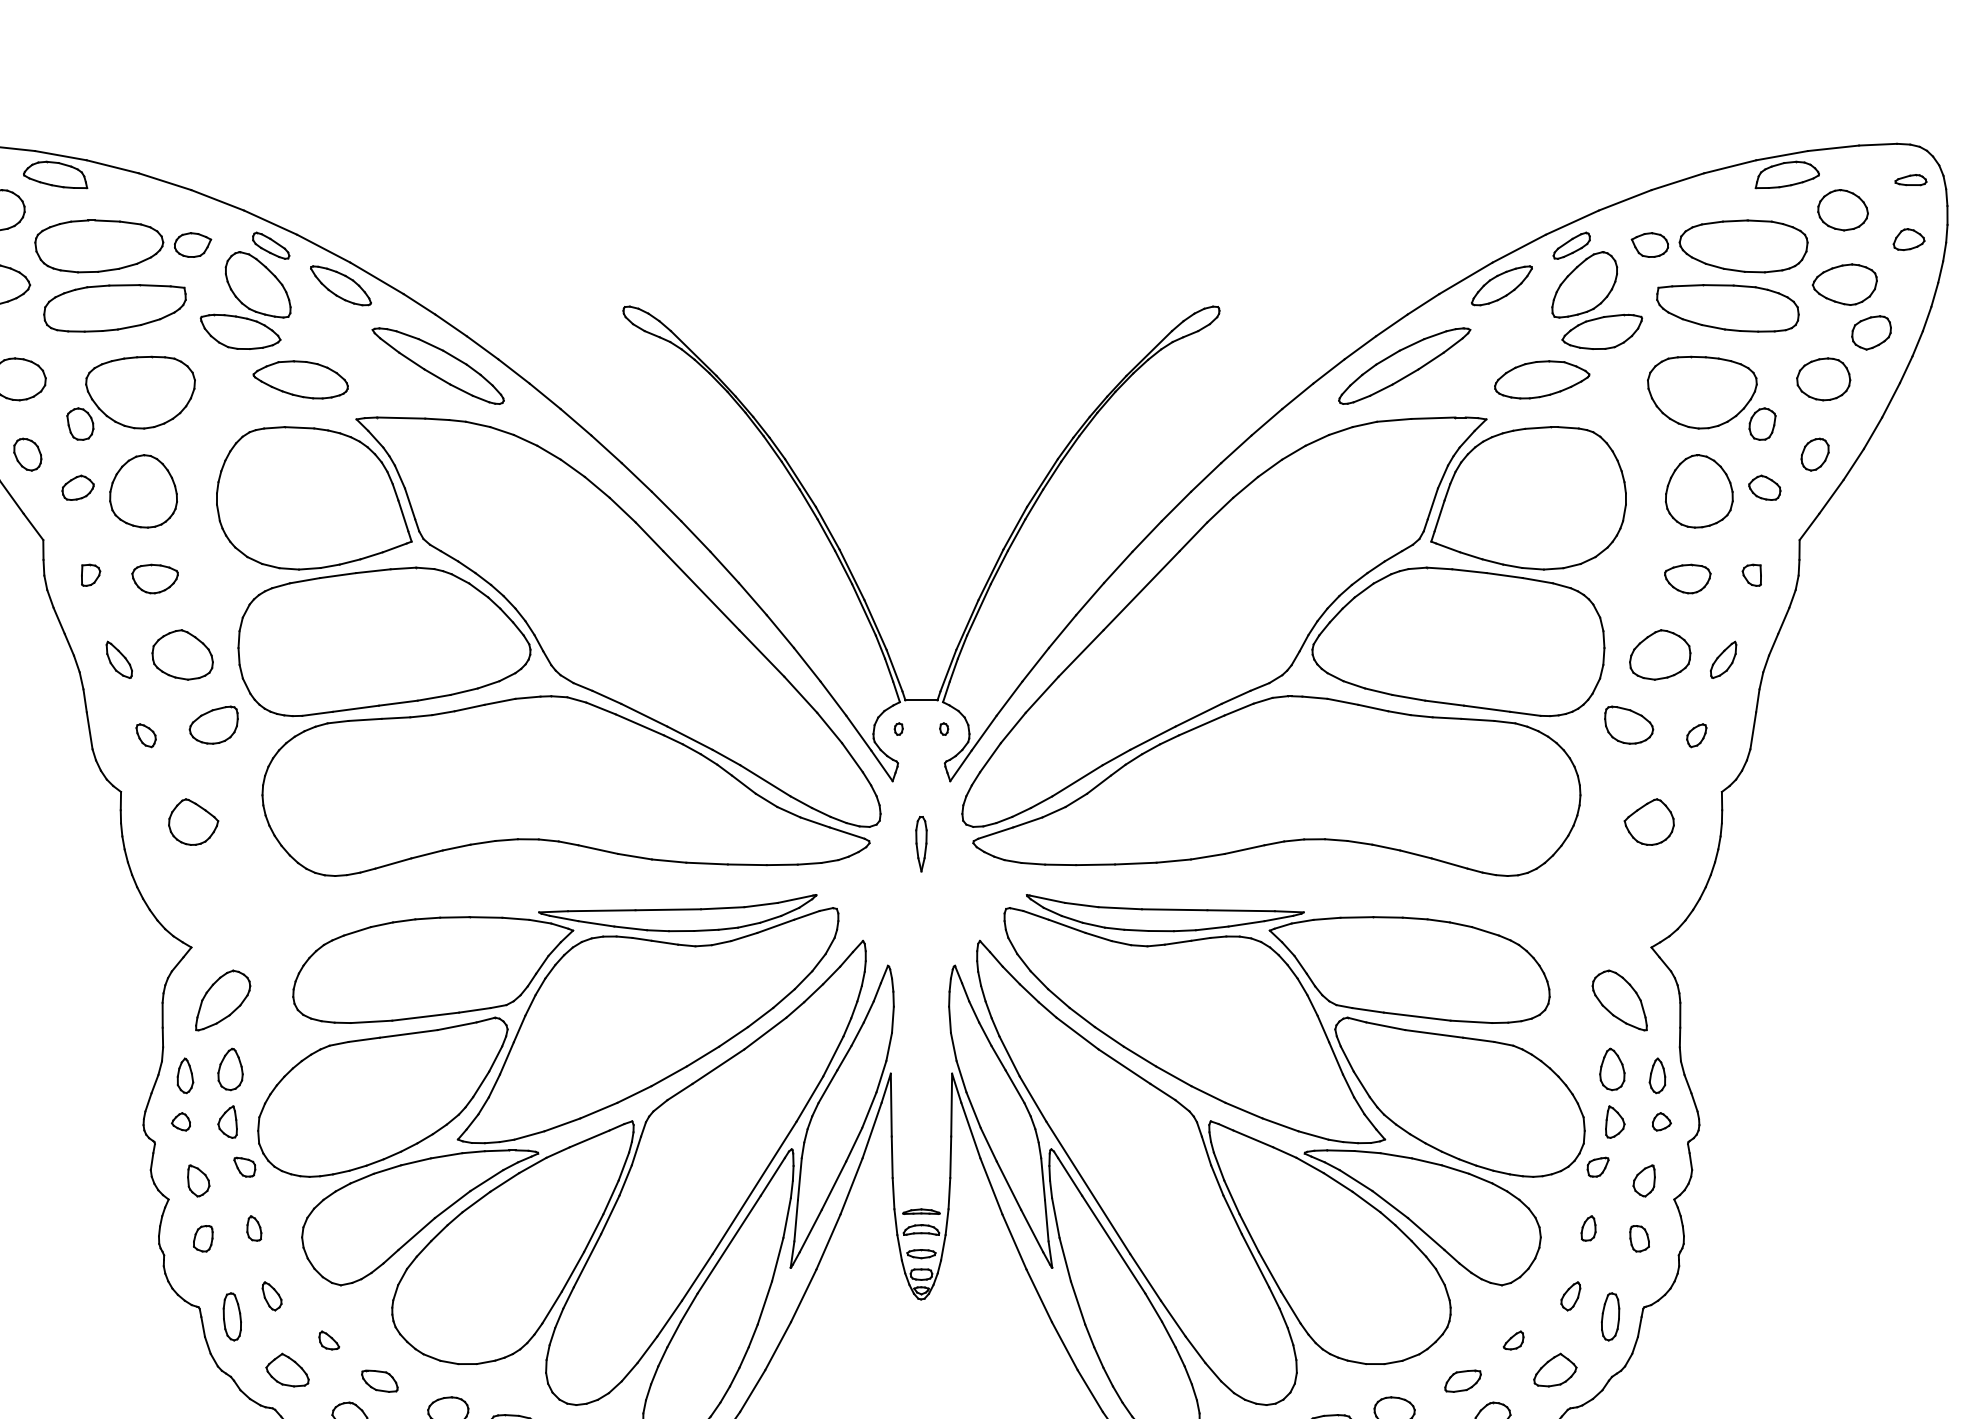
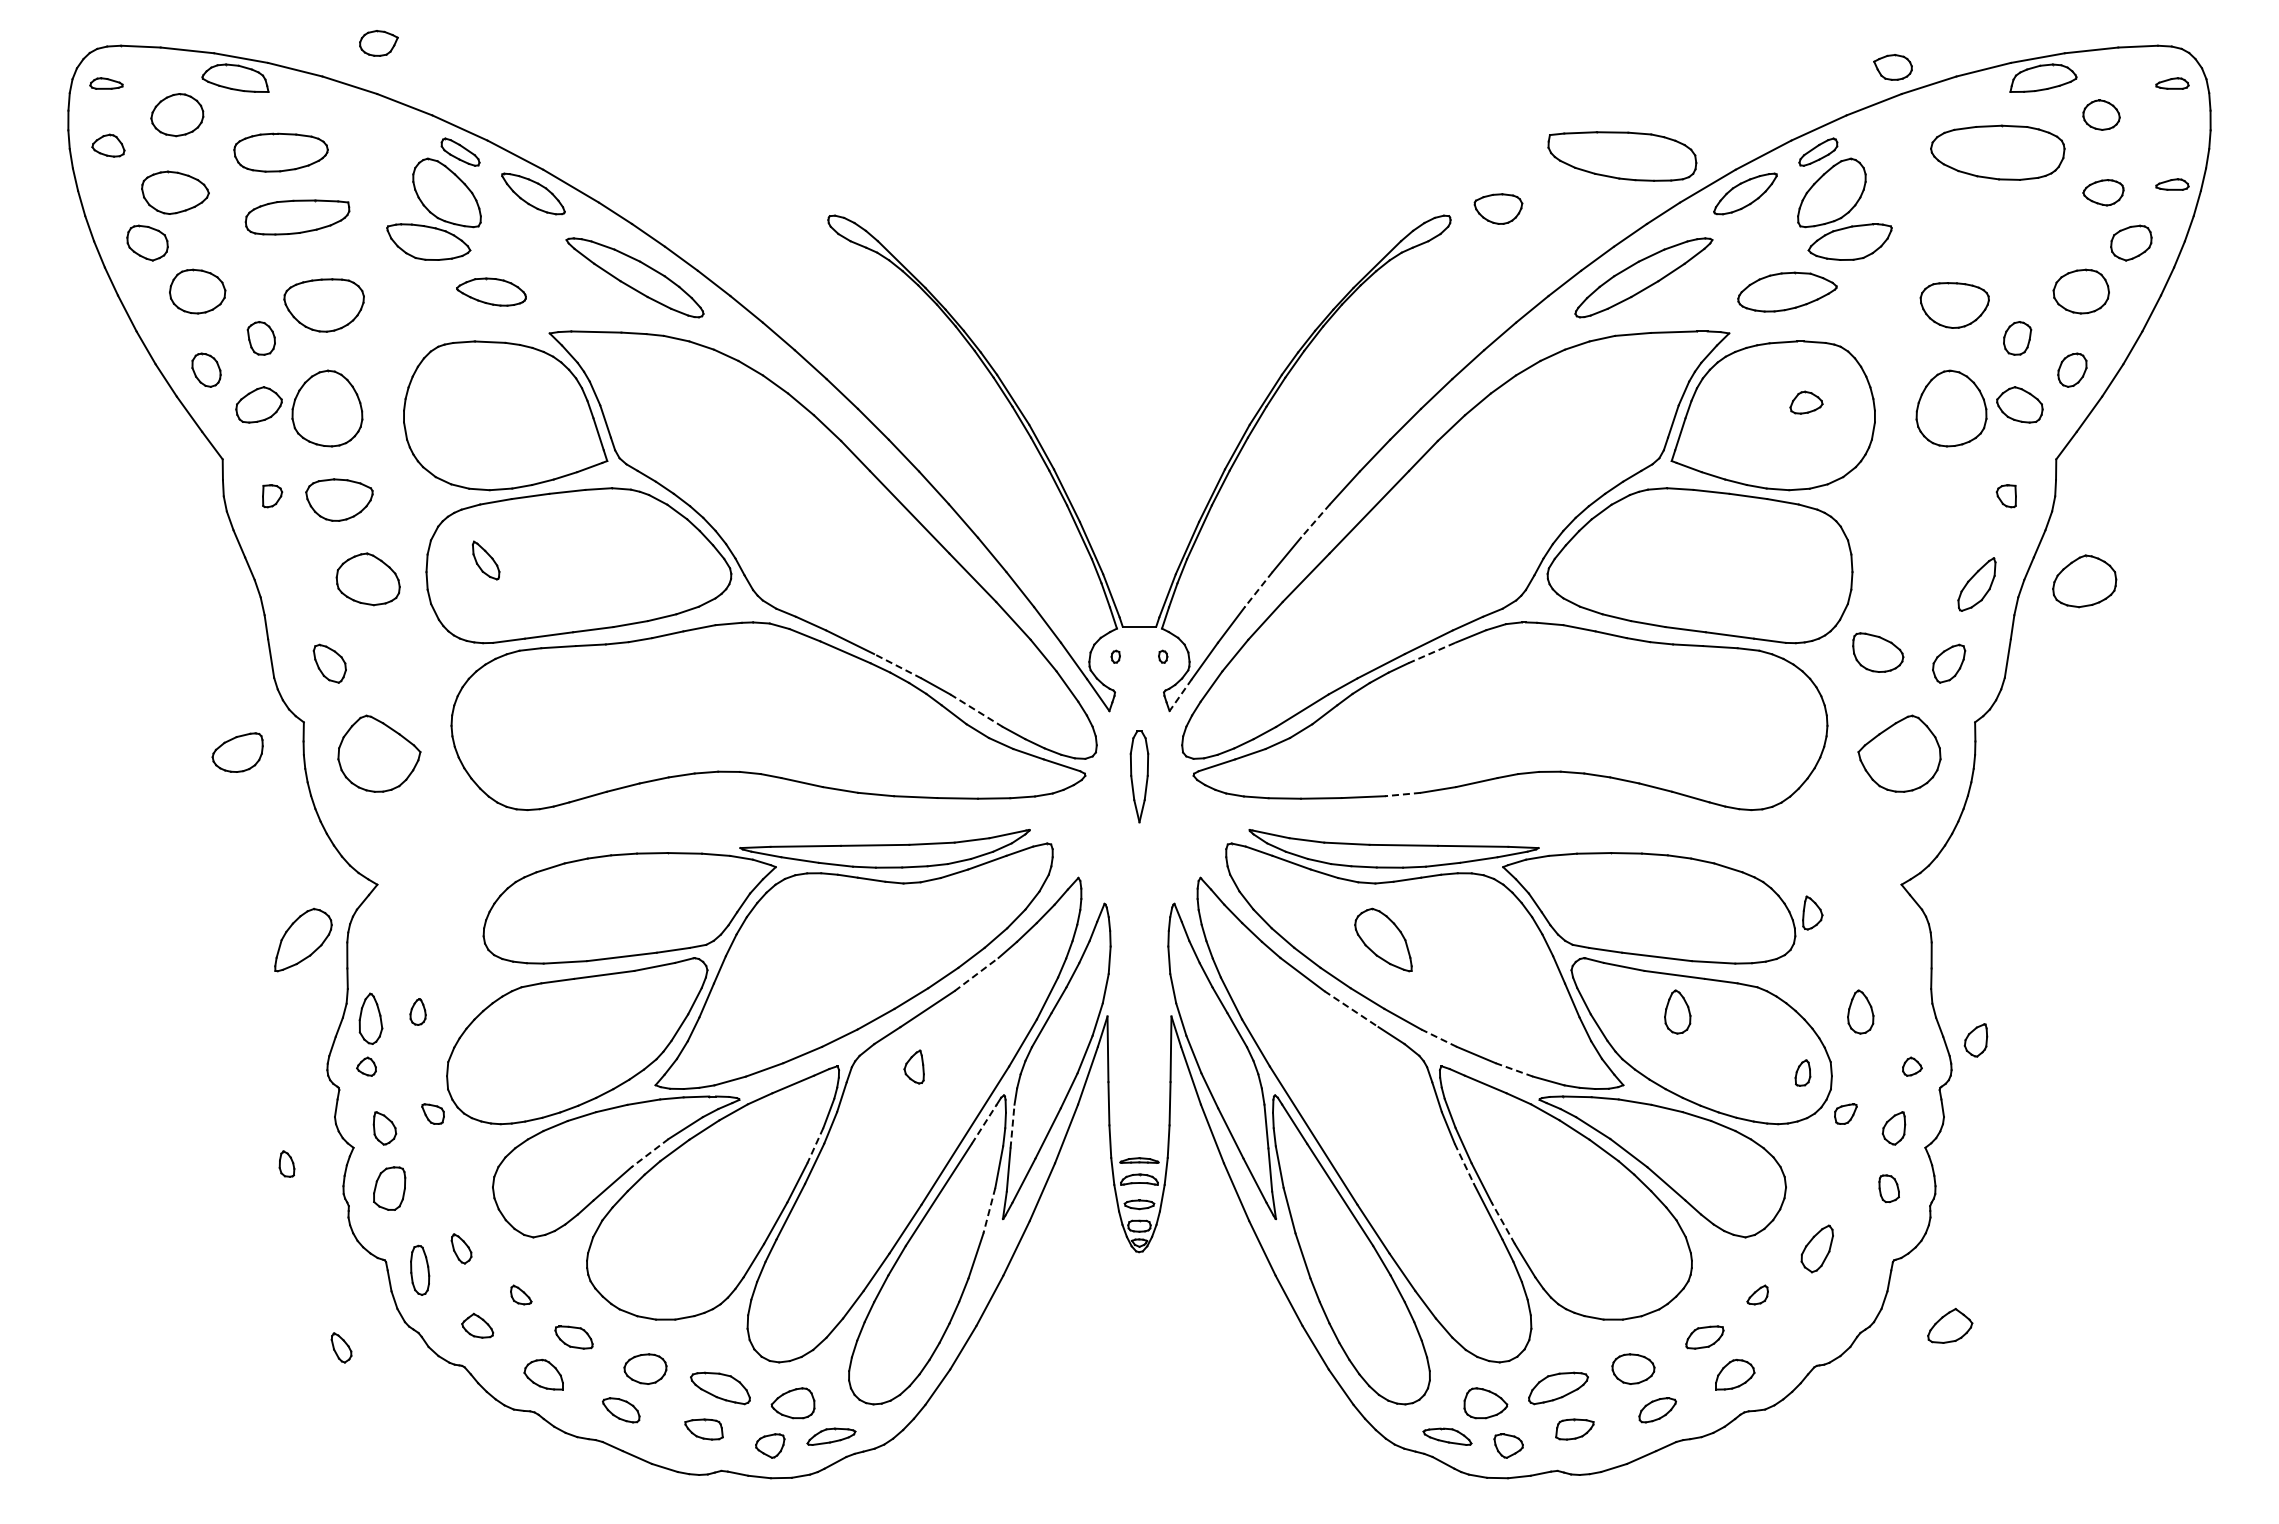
part: (1842, 210) -> (2101, 115), size x0.7
part: (1909, 239) -> (1806, 402), moved
part: (192, 245) -> (378, 43), moved
part: (1649, 245) -> (1892, 67), moved
part: (98, 246) -> (280, 152), size x0.7
part: (1910, 276) -> (2172, 184), added
part: (1844, 284) -> (2103, 192), size x0.6
part: (114, 308) -> (297, 217), size x0.7
part: (1728, 308) -> (1622, 156), moved
part: (300, 379) -> (491, 291), size x0.7
part: (139, 392) -> (323, 305), size x0.7
part: (1702, 392) -> (1954, 305), size x0.6
part: (77, 487) -> (258, 404), size x1.4
part: (1764, 487) -> (2019, 404), size x1.4
part: (155, 578) -> (339, 499), size x1.4
part: (1687, 578) -> (1498, 208), moved
line: (1090, 599) -> (1315, 521), solid -> dashed
part: (1660, 655) -> (2084, 581), moved
part: (119, 659) -> (486, 560), moved
part: (1723, 659) -> (1976, 584), size x1.4
line: (1035, 664) -> (1258, 589), solid -> dashed
part: (213, 725) -> (237, 752), moved
line: (1202, 725) -> (1432, 652), solid -> dashed
part: (146, 735) -> (330, 663), size x1.6
part: (1696, 735) -> (1948, 663), size x1.6
line: (689, 738) -> (897, 666), solid -> dashed
line: (960, 766) -> (1180, 695), solid -> dashed
line: (765, 780) -> (976, 710), solid -> dashed
part: (193, 821) -> (379, 753), size x1.6
part: (1648, 821) -> (1898, 753), size x1.6
part: (921, 843) -> (1139, 776), size x1.6
line: (1173, 861) -> (1402, 794), solid -> dashed
part: (223, 999) -> (303, 939), moved
part: (1619, 999) -> (1383, 939), moved
line: (765, 1033) -> (976, 974), solid -> dashed
line: (1124, 1067) -> (1351, 1009), solid -> dashed
part: (229, 1068) -> (417, 1011), size x0.6
part: (1436, 1068) -> (1677, 1011), added
part: (185, 1075) -> (371, 1018), size x1.4
part: (1657, 1075) -> (1907, 1018), removed
line: (1208, 1094) -> (1439, 1038), solid -> dashed
part: (1722, 1096) -> (1975, 1040), added
part: (227, 1121) -> (913, 1066), moved
part: (1615, 1121) -> (1812, 912), moved
line: (1280, 1124) -> (1514, 1069), solid -> dashed
line: (773, 1176) -> (984, 1123), solid -> dashed
line: (799, 1179) -> (1012, 1126), solid -> dashed
line: (611, 1198) -> (815, 1146), solid -> dashed
line: (452, 1204) -> (649, 1153), solid -> dashed
line: (1232, 1215) -> (1464, 1164), solid -> dashed
part: (253, 1227) -> (286, 1163), moved
part: (1588, 1227) -> (1802, 1072), moved
part: (203, 1238) -> (389, 1188), size x1.6
line: (777, 1260) -> (989, 1211), solid -> dashed
line: (1270, 1272) -> (1503, 1223), solid -> dashed
part: (1570, 1295) -> (1817, 1248), size x1.6
part: (1610, 1316) -> (1858, 1269), removed
part: (287, 1369) -> (477, 1325), size x0.7
part: (1555, 1369) -> (1950, 1325), moved
part: (157, 1390) -> (341, 1347), added

